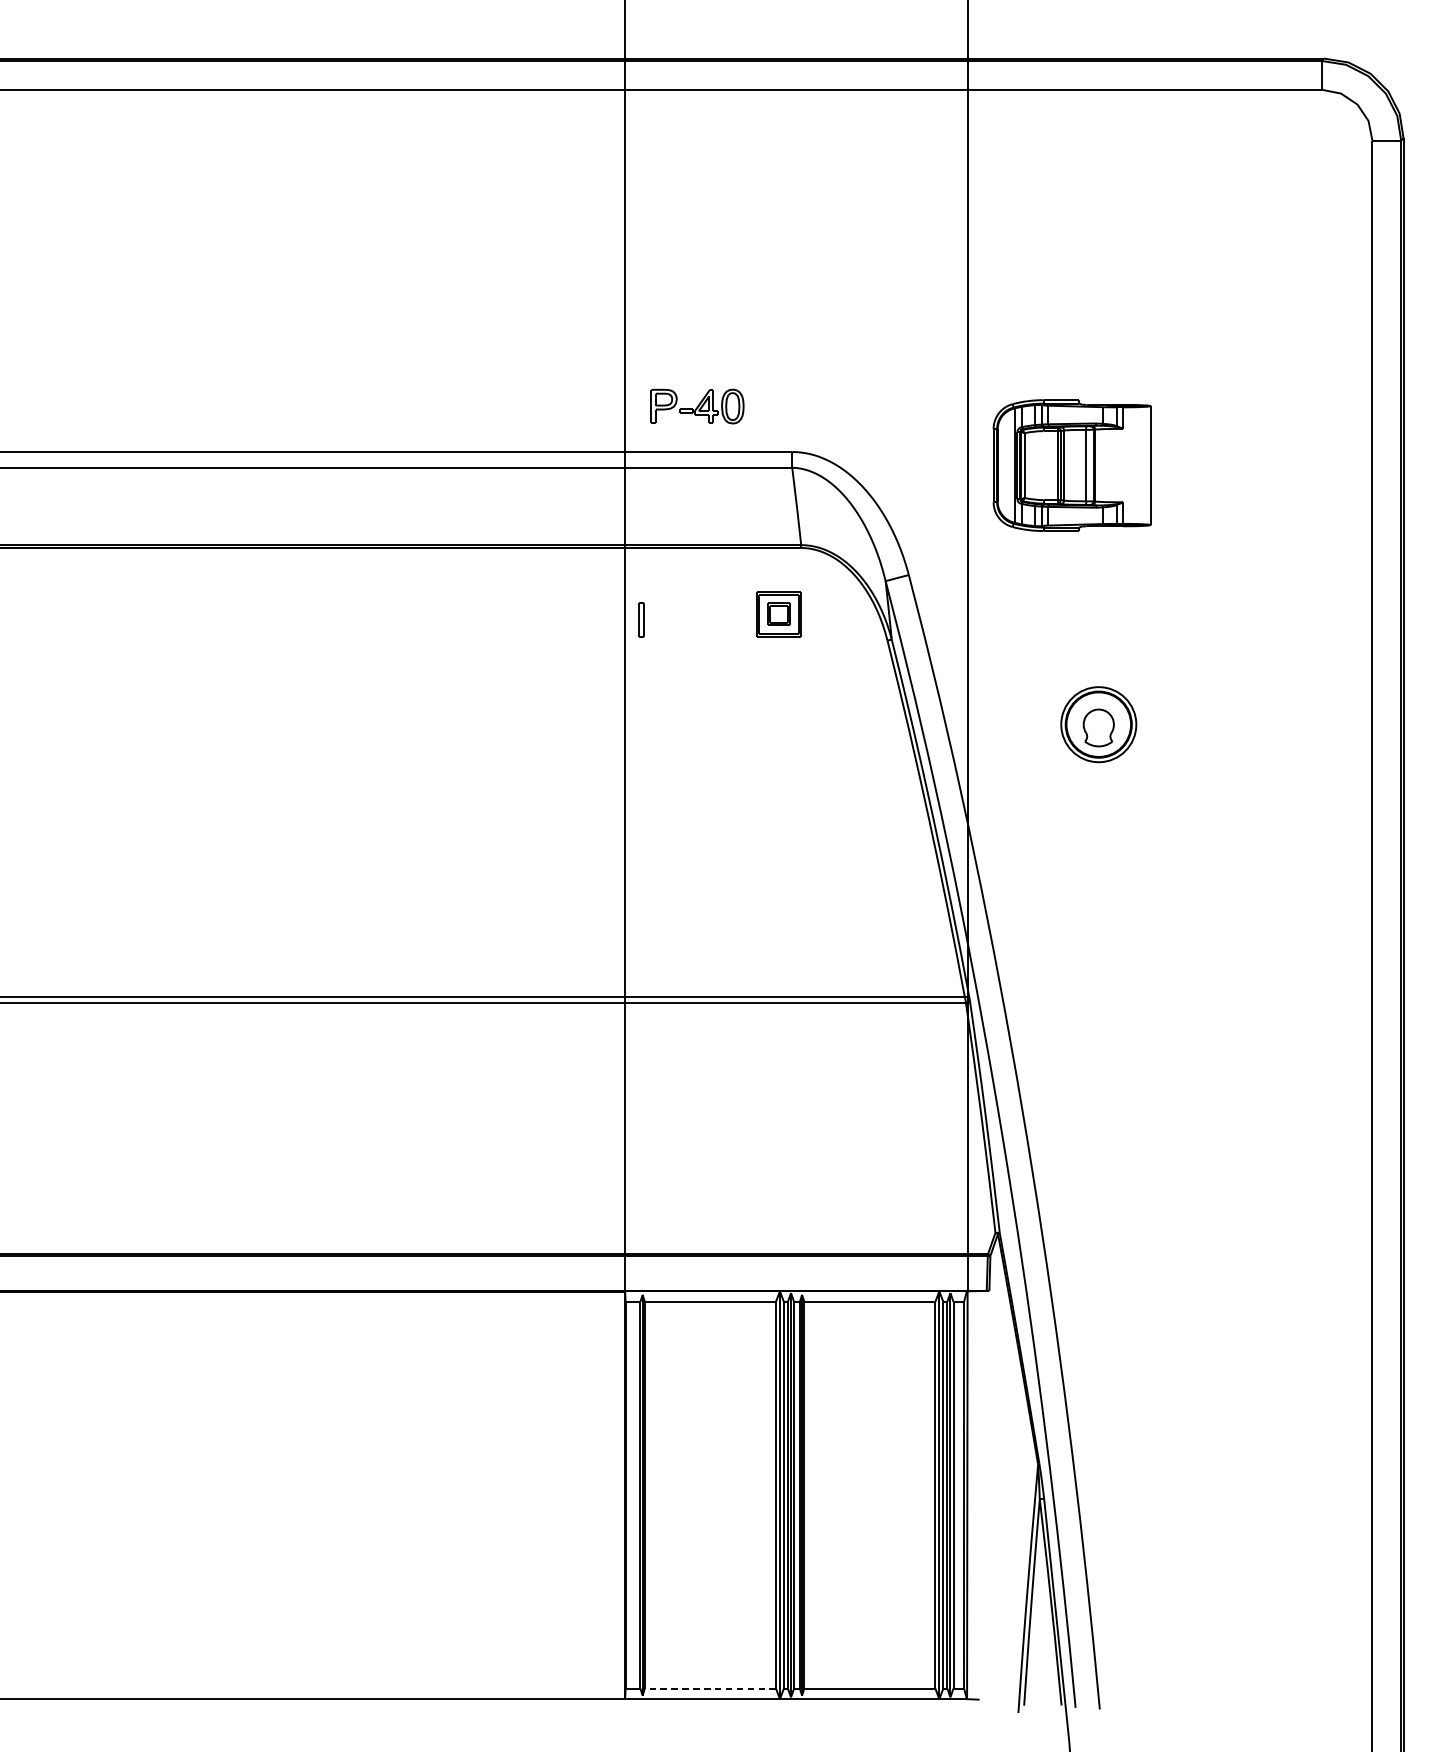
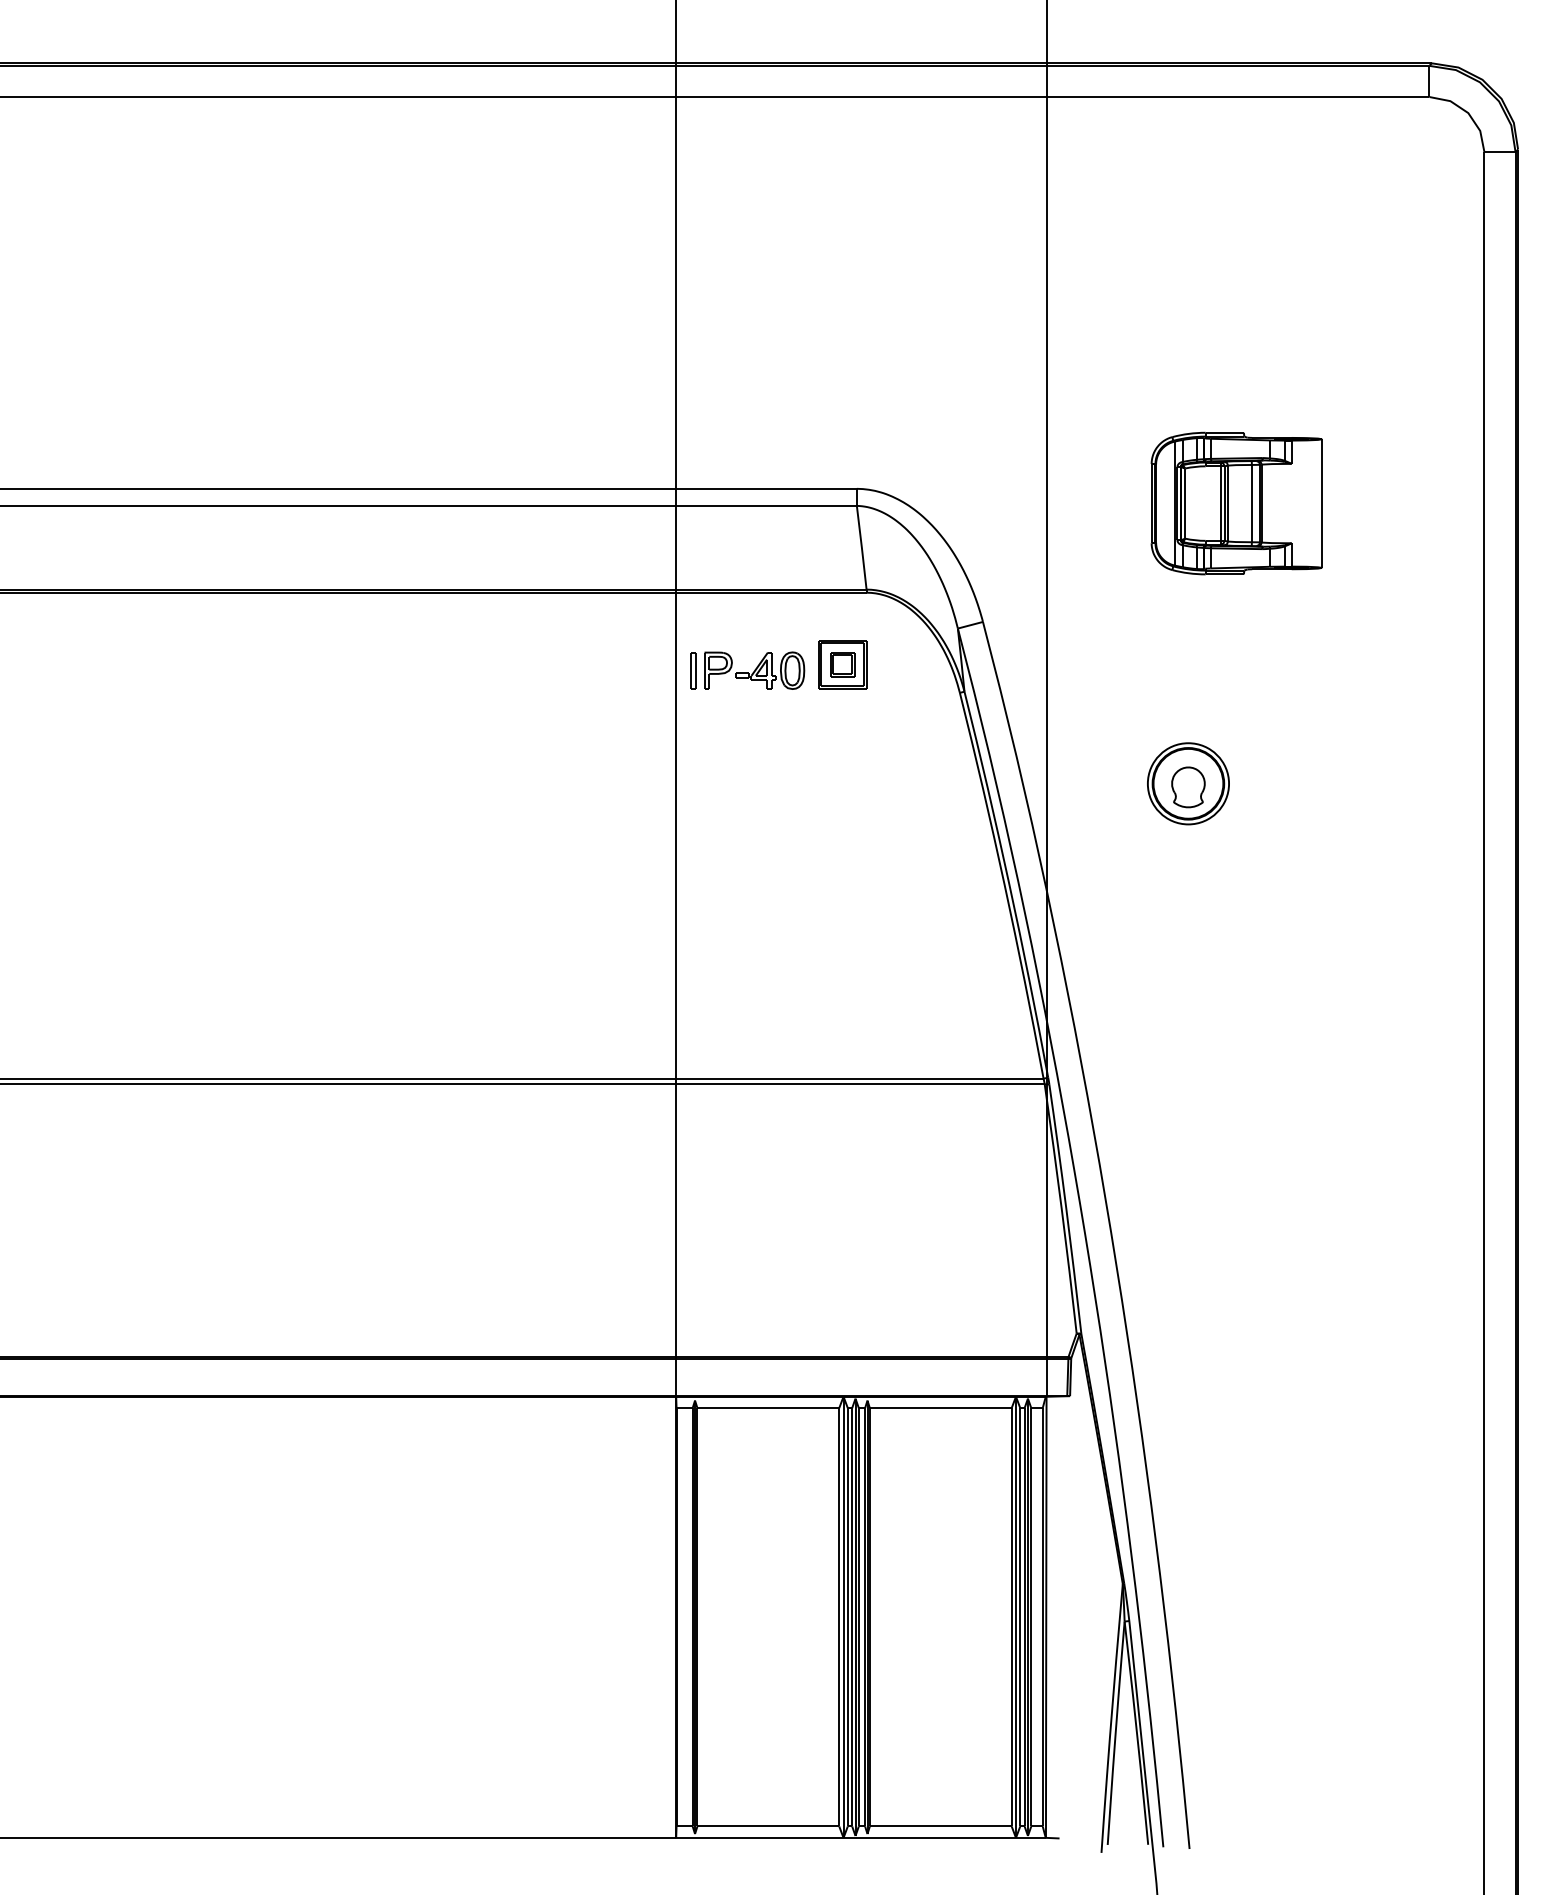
part: (697, 406) -> (754, 670), moved
part: (1072, 465) -> (1236, 503), moved
line: (710, 1688) -> (768, 1826), dashed -> solid

